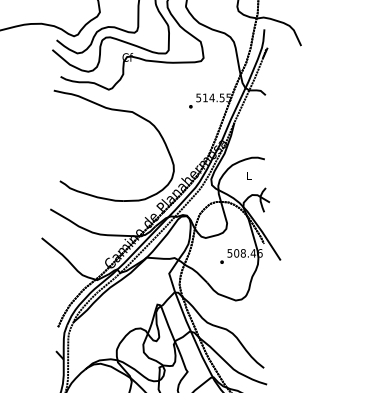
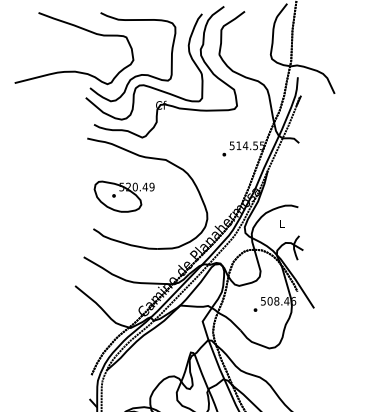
part: (90, 148) -> (123, 196), added

